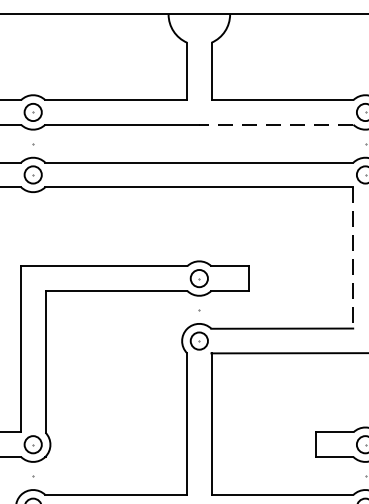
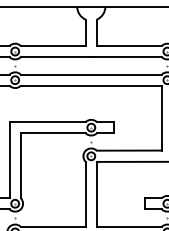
line: (276, 125) -> (126, 57), dashed -> solid
line: (352, 258) -> (161, 118), dashed -> solid

